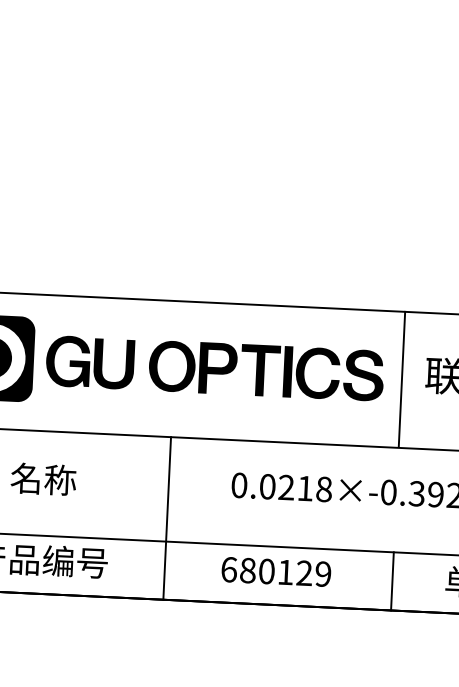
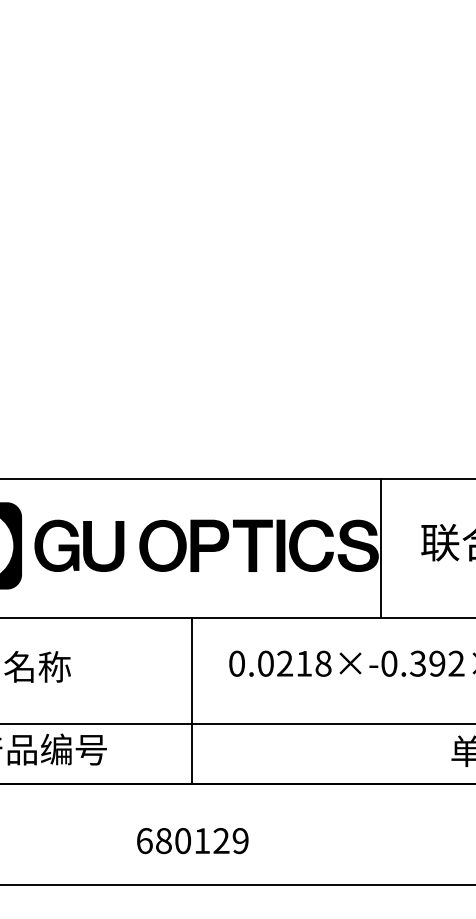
line: (402, 378) -> (381, 547), moved
line: (167, 518) -> (192, 700), moved
text: (276, 572) -> (192, 841), moved
line: (392, 580) -> (397, 753), removed

